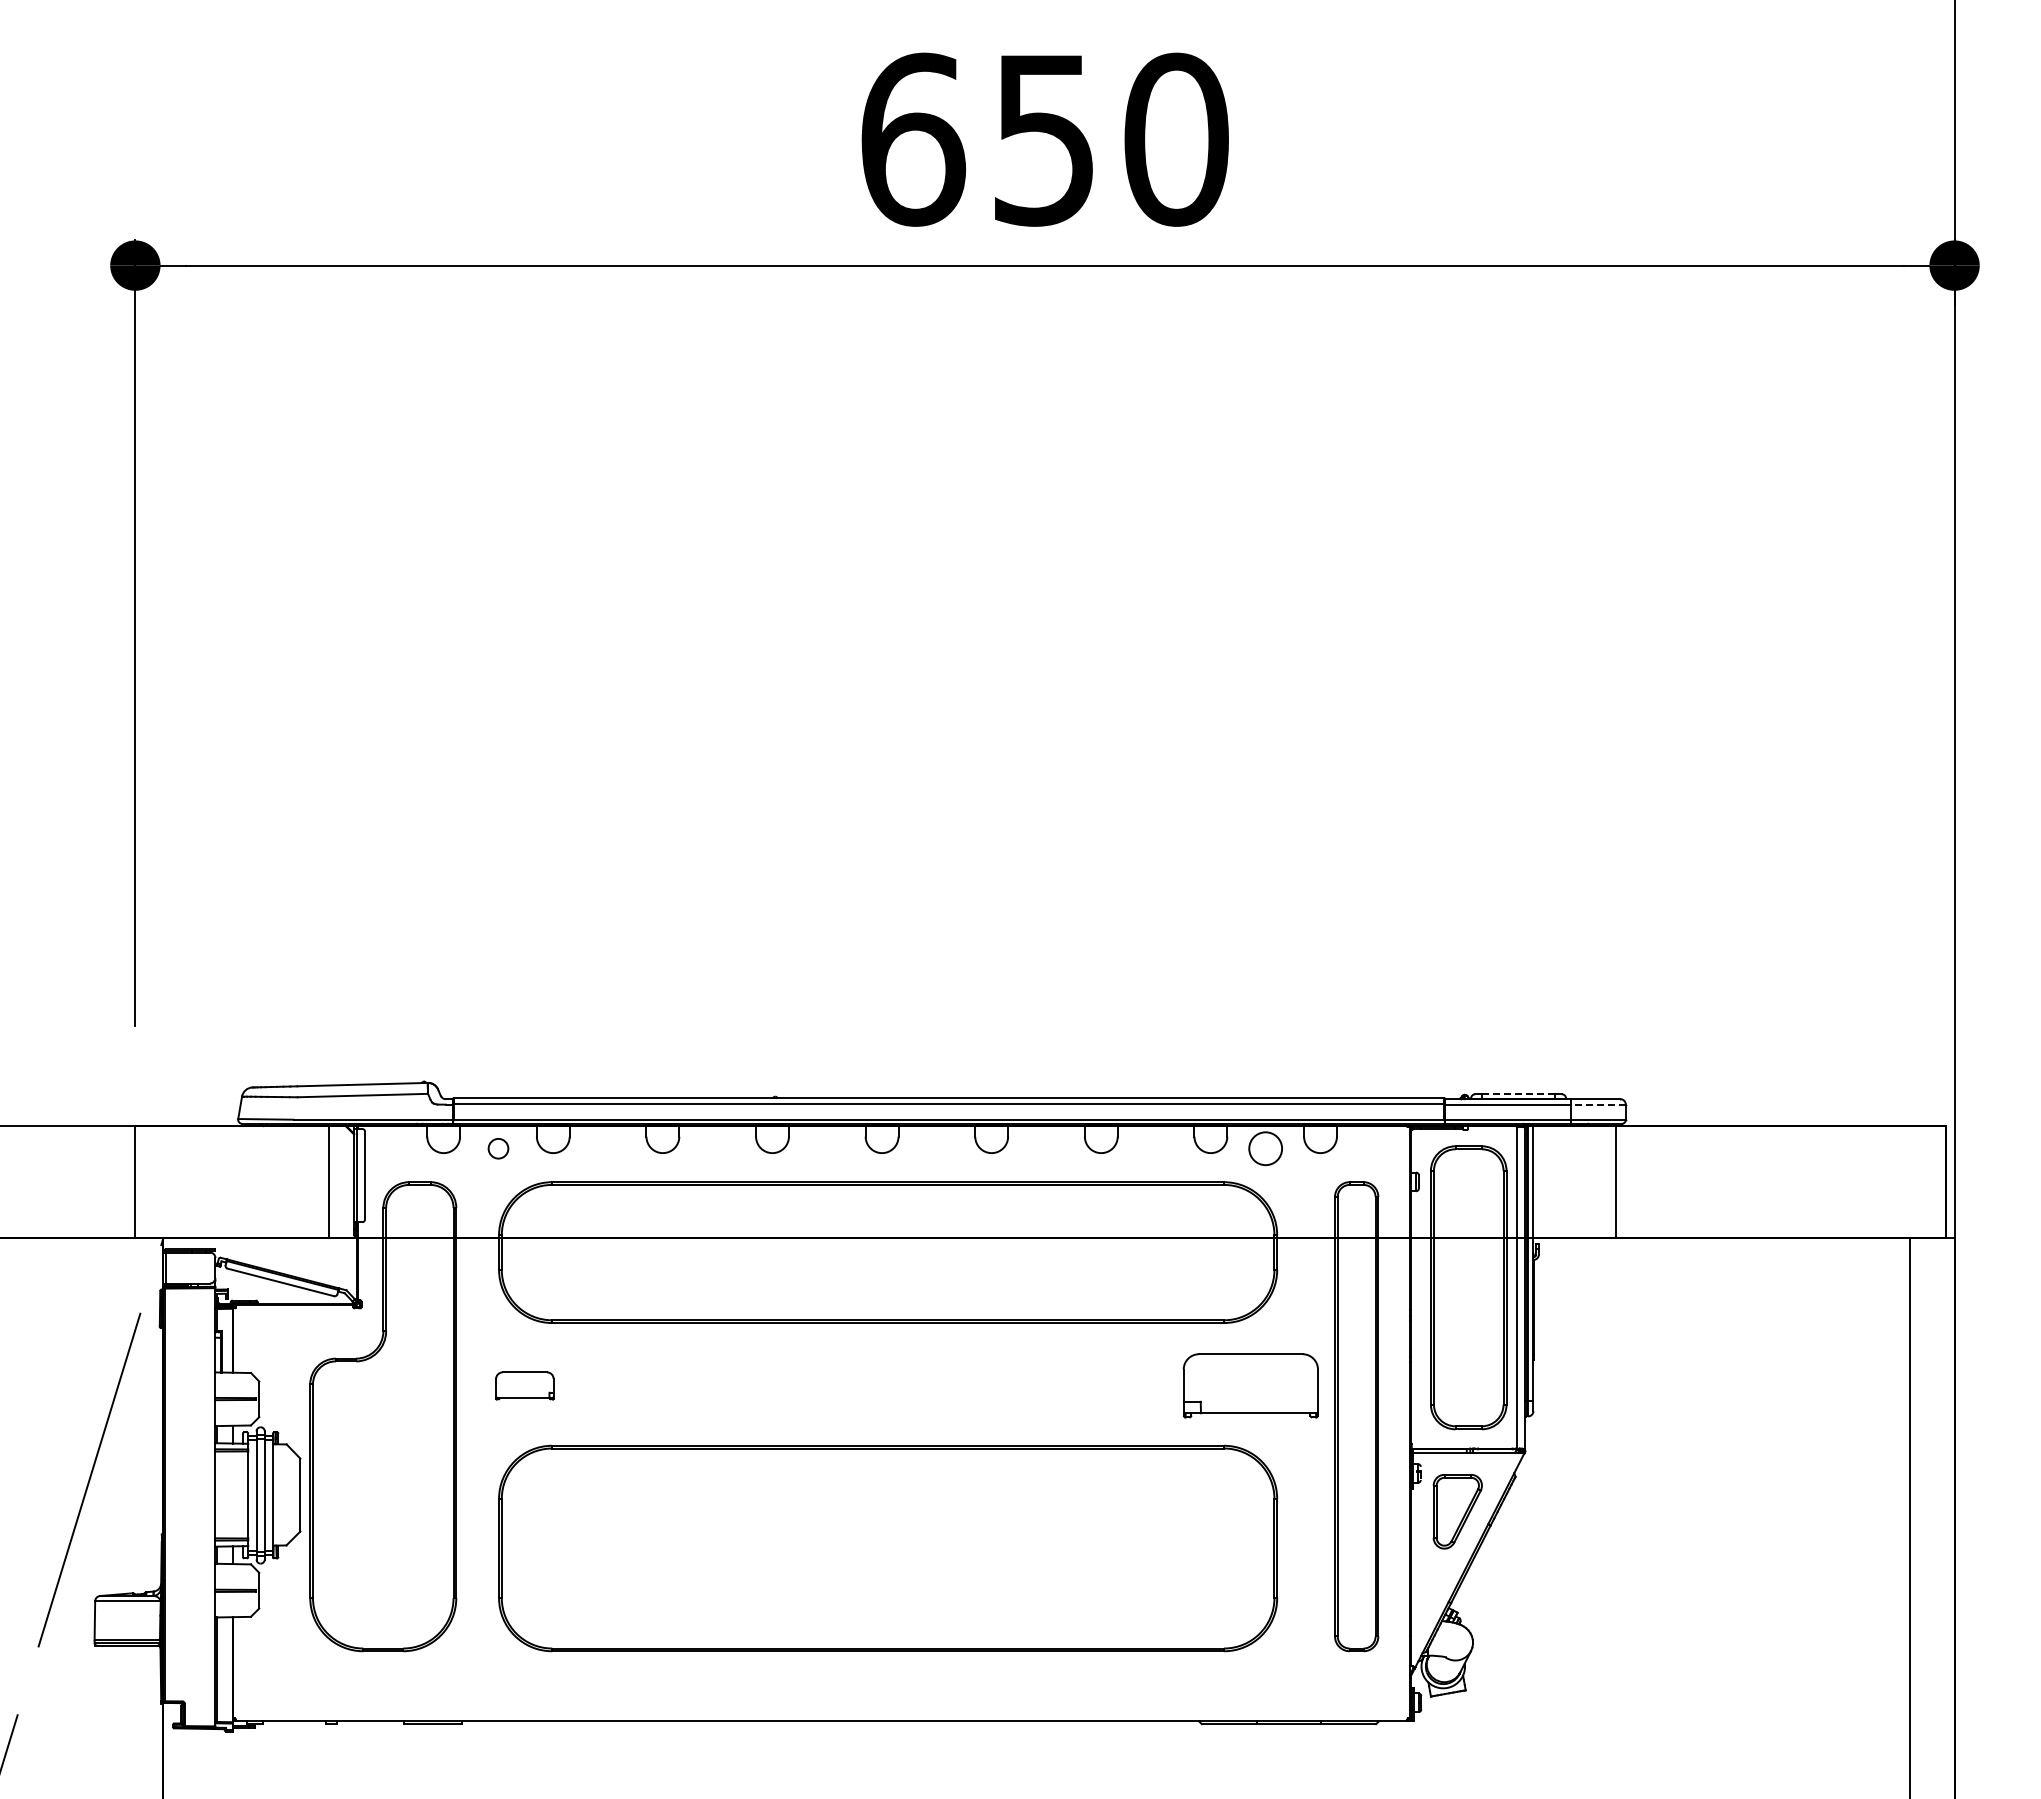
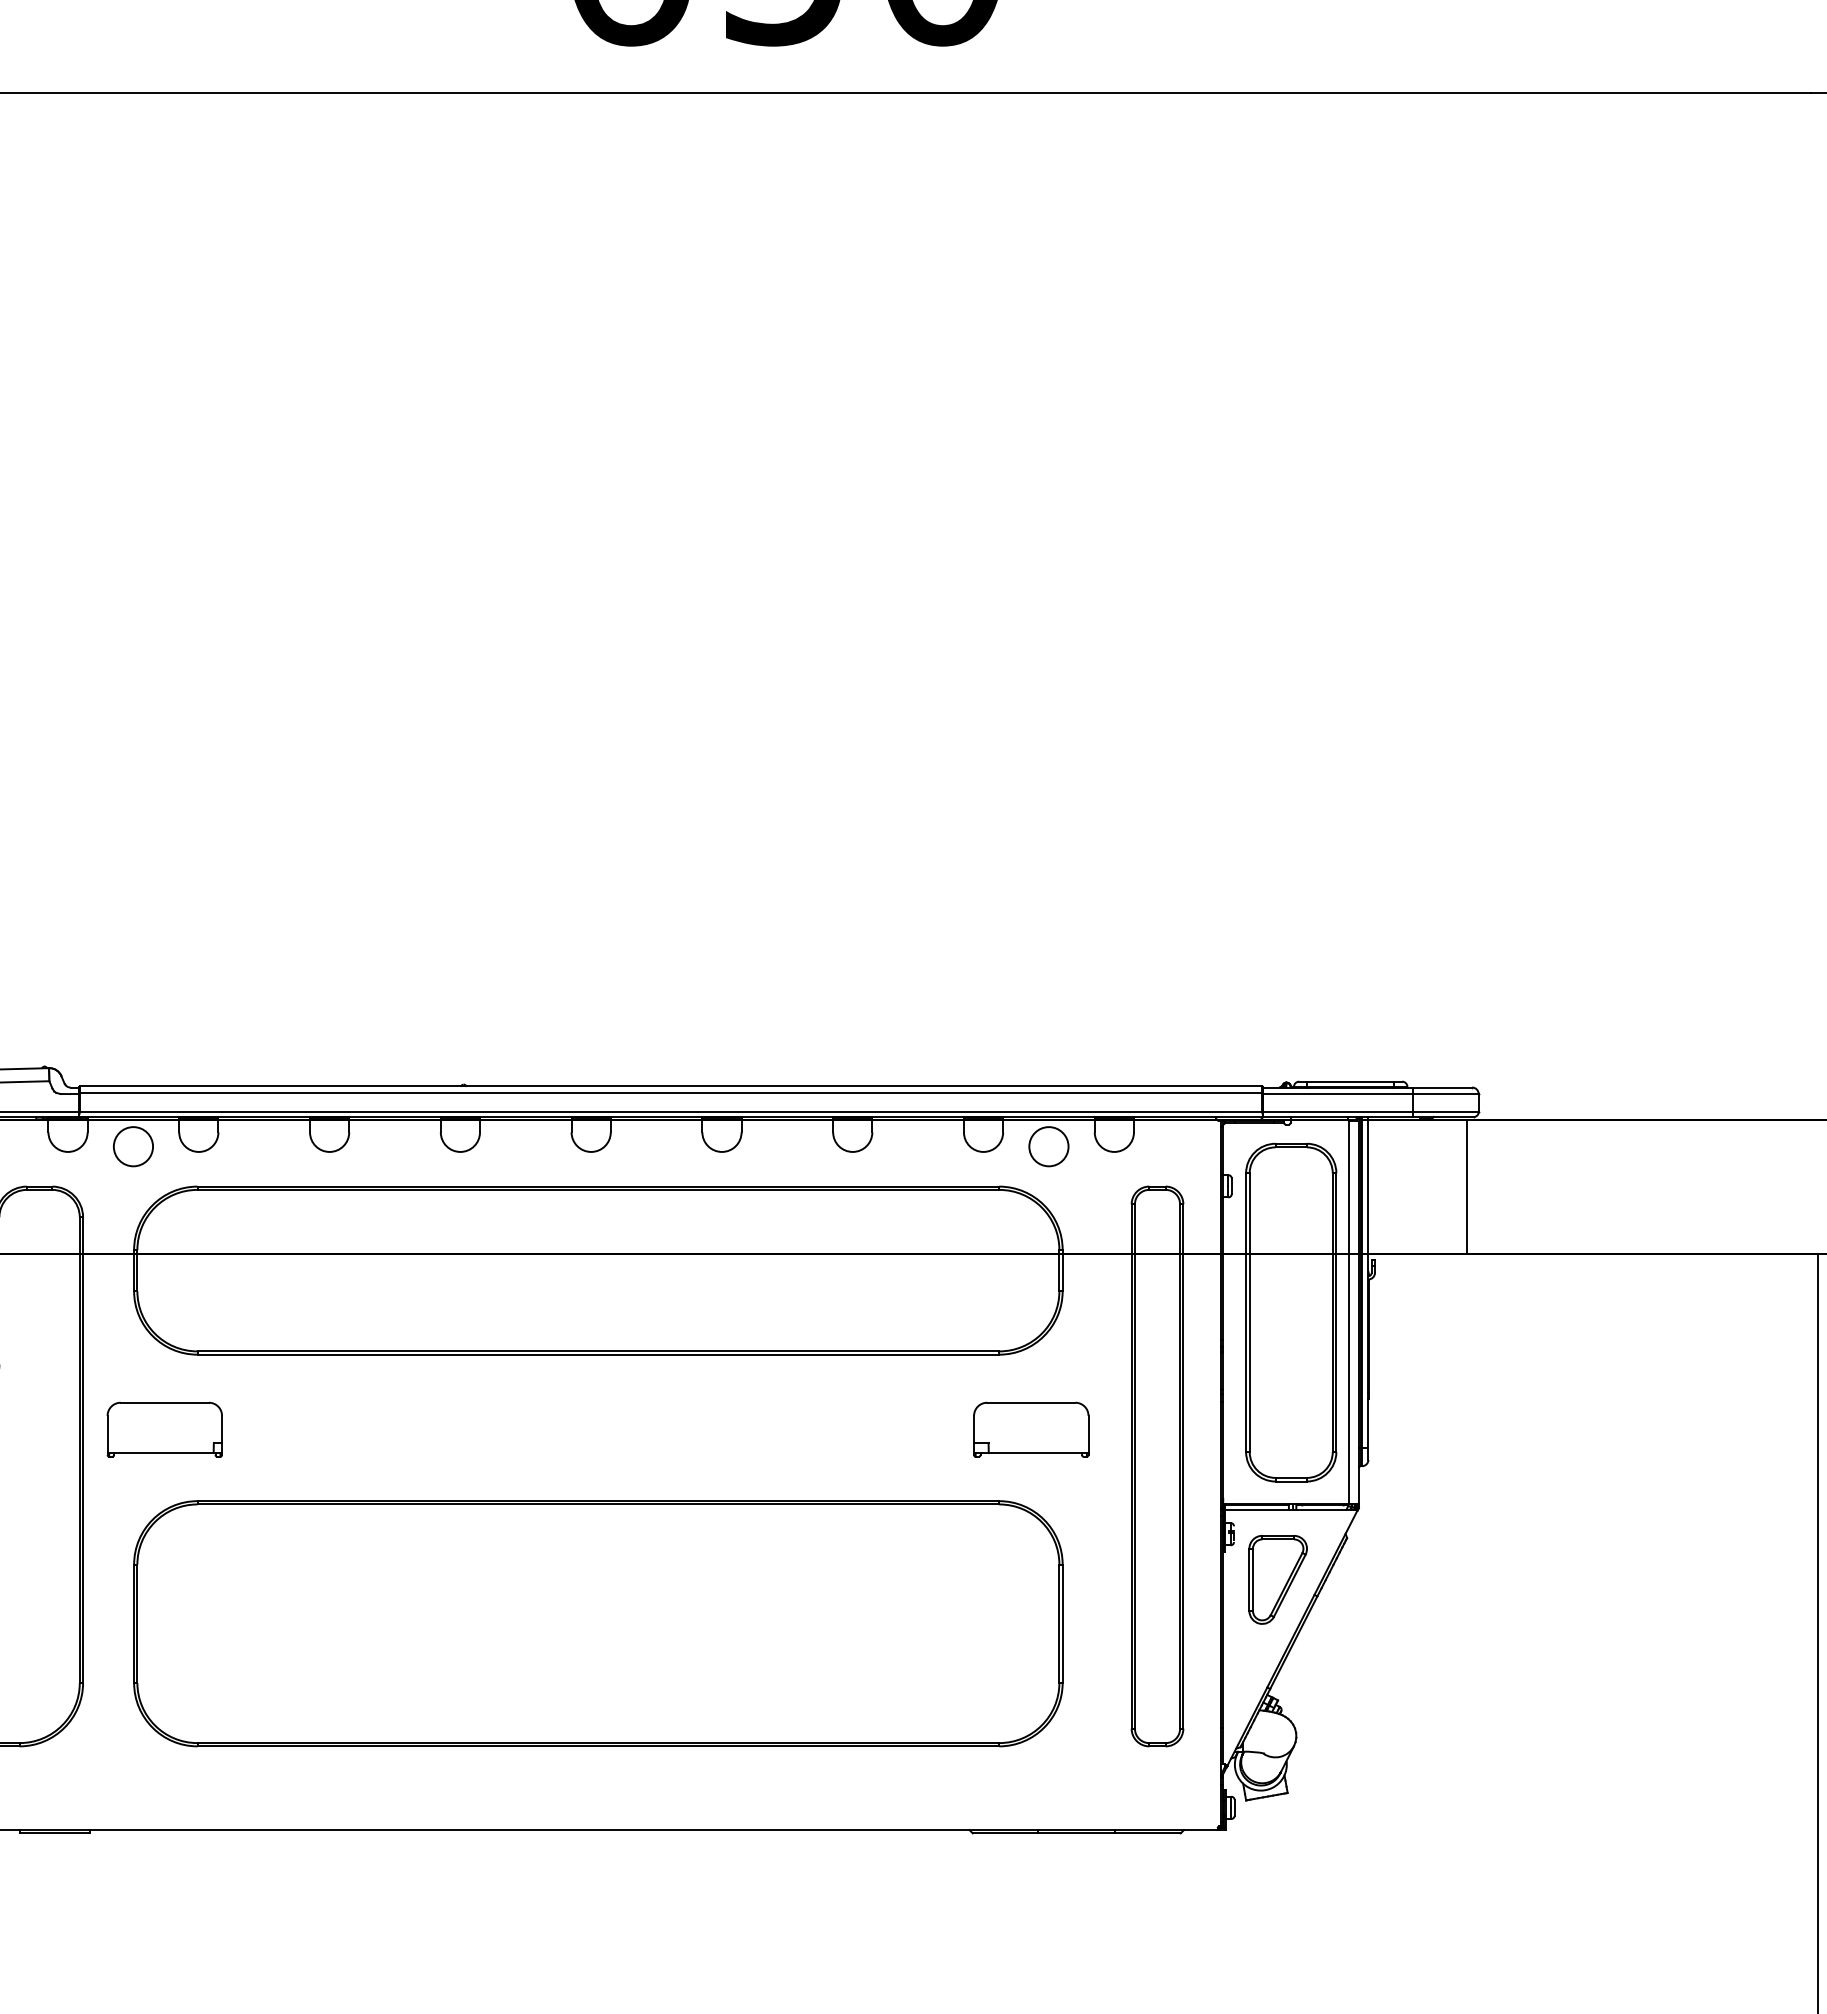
line: (1518, 1094) -> (1350, 1081), dashed -> solid
line: (1597, 1104) -> (1444, 1093), dashed -> solid
circle: (498, 1148) -> (133, 1146), size x1.67
part: (524, 1385) -> (164, 1429), size x1.67
part: (1250, 1385) -> (1030, 1429), size x0.71

